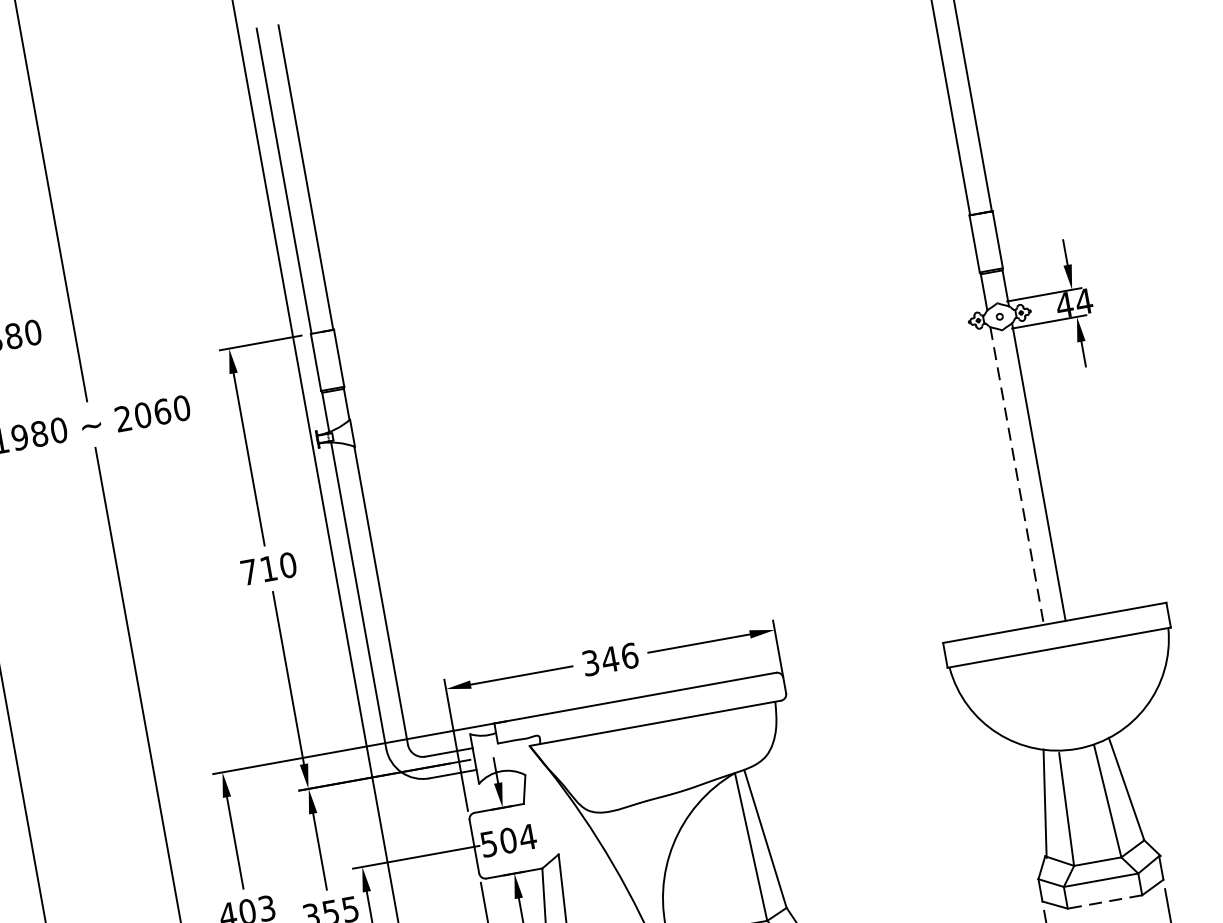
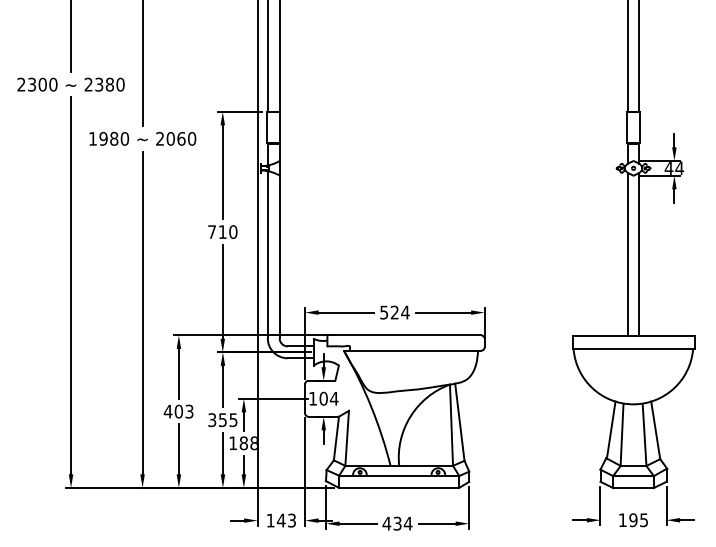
line: (1017, 476) -> (627, 254), dashed -> solid
text: (609, 659) -> (394, 312), 346 -> 524
text: (487, 843) -> (312, 398), 504 -> 104
line: (1105, 902) -> (633, 488), dashed -> solid

